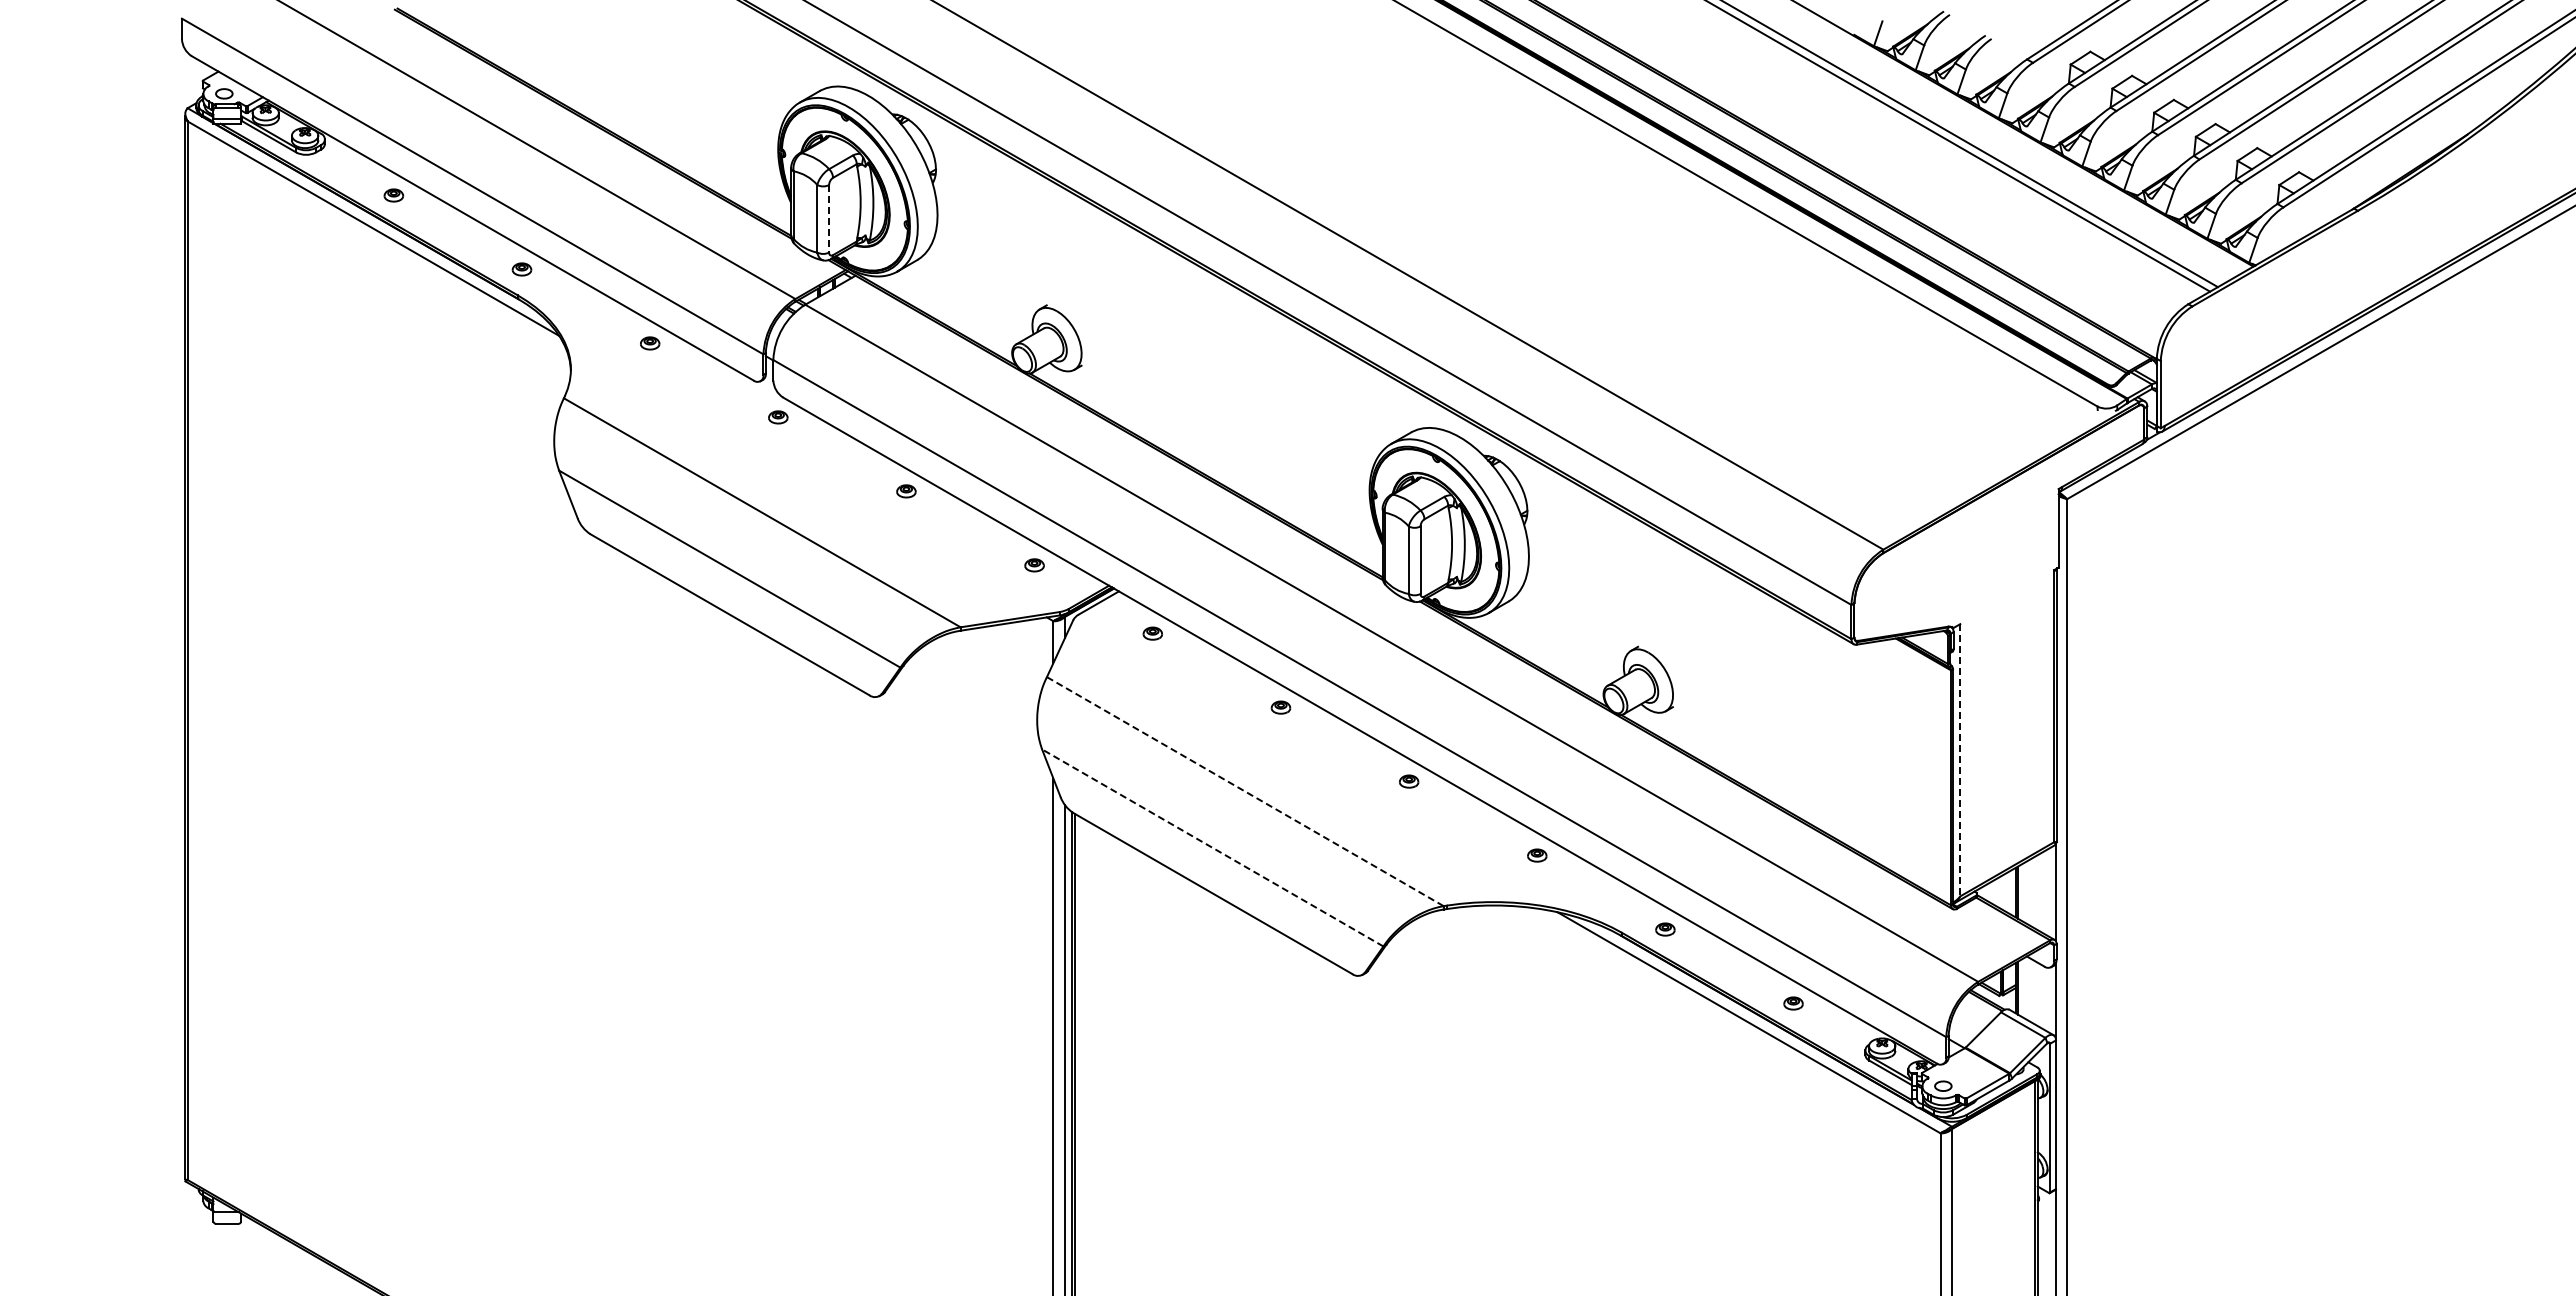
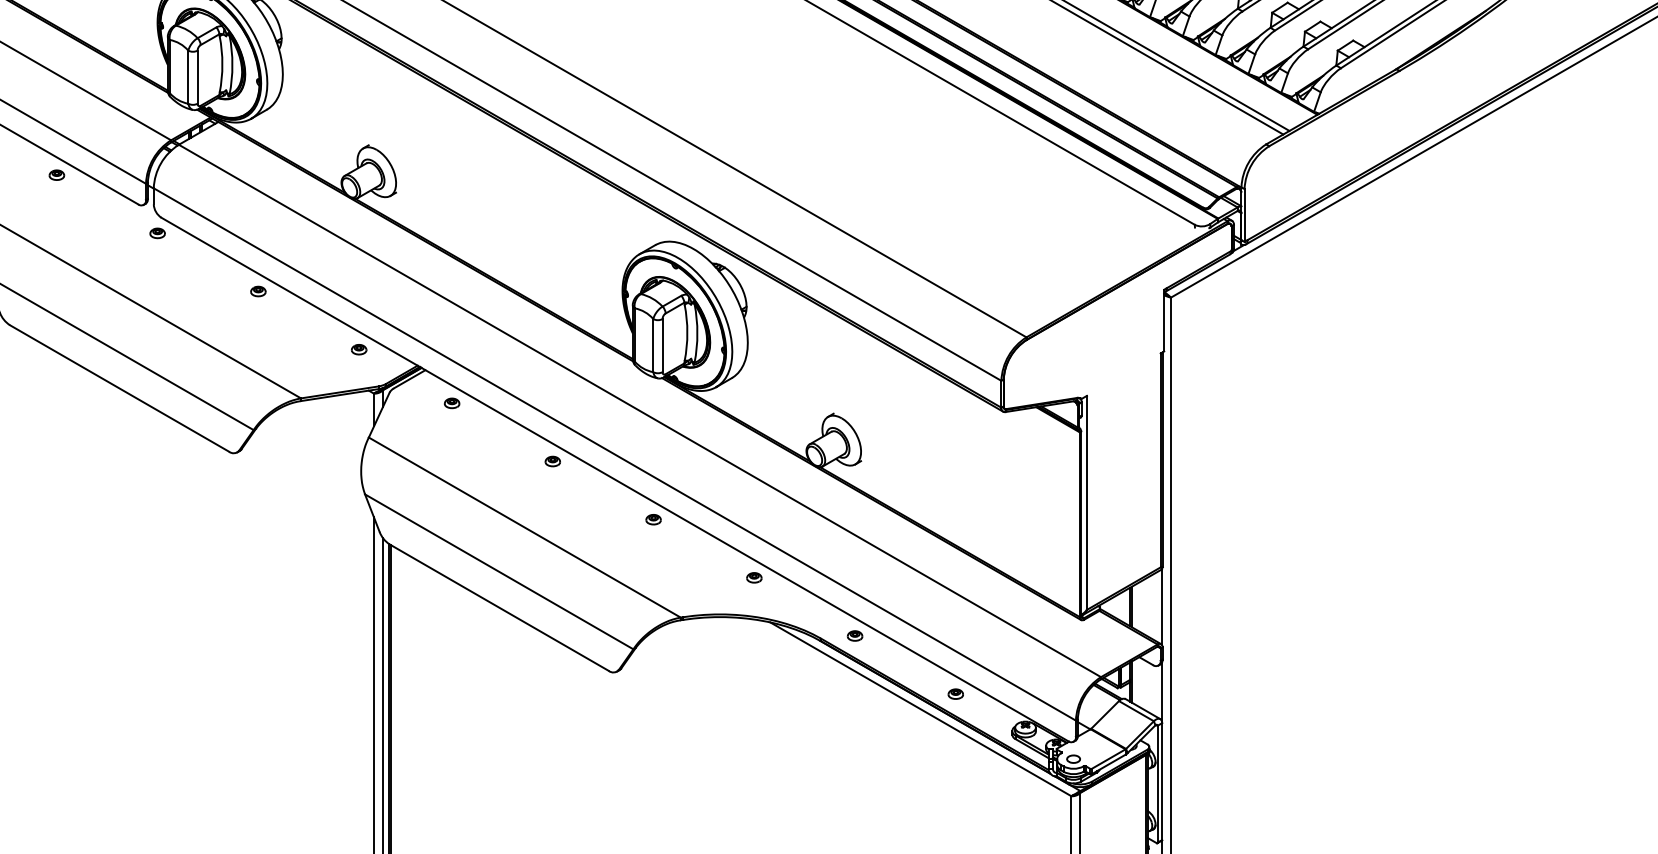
line: (829, 218) -> (197, 76), dashed -> solid
line: (1960, 760) -> (1087, 503), dashed -> solid
line: (1244, 791) -> (524, 527), dashed -> solid
line: (1212, 847) -> (499, 571), dashed -> solid

